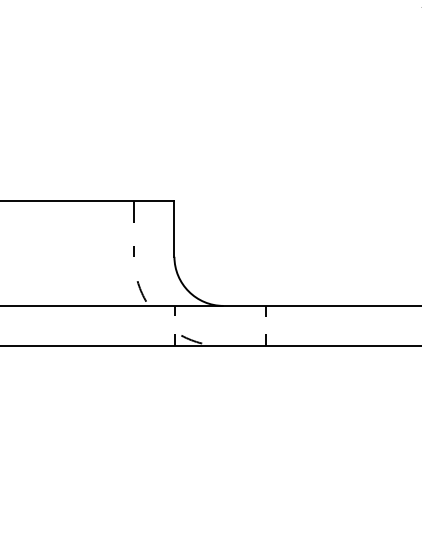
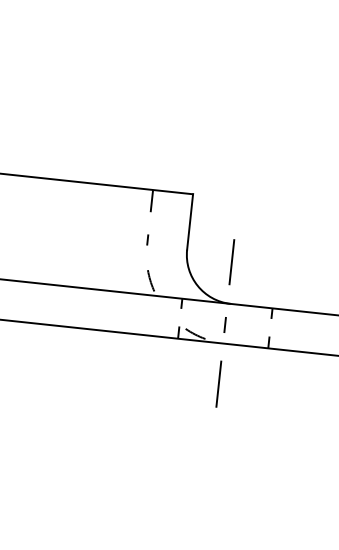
line: (219, 264) -> (231, 262), added
line: (219, 327) -> (224, 324), added
line: (220, 386) -> (219, 383), added

